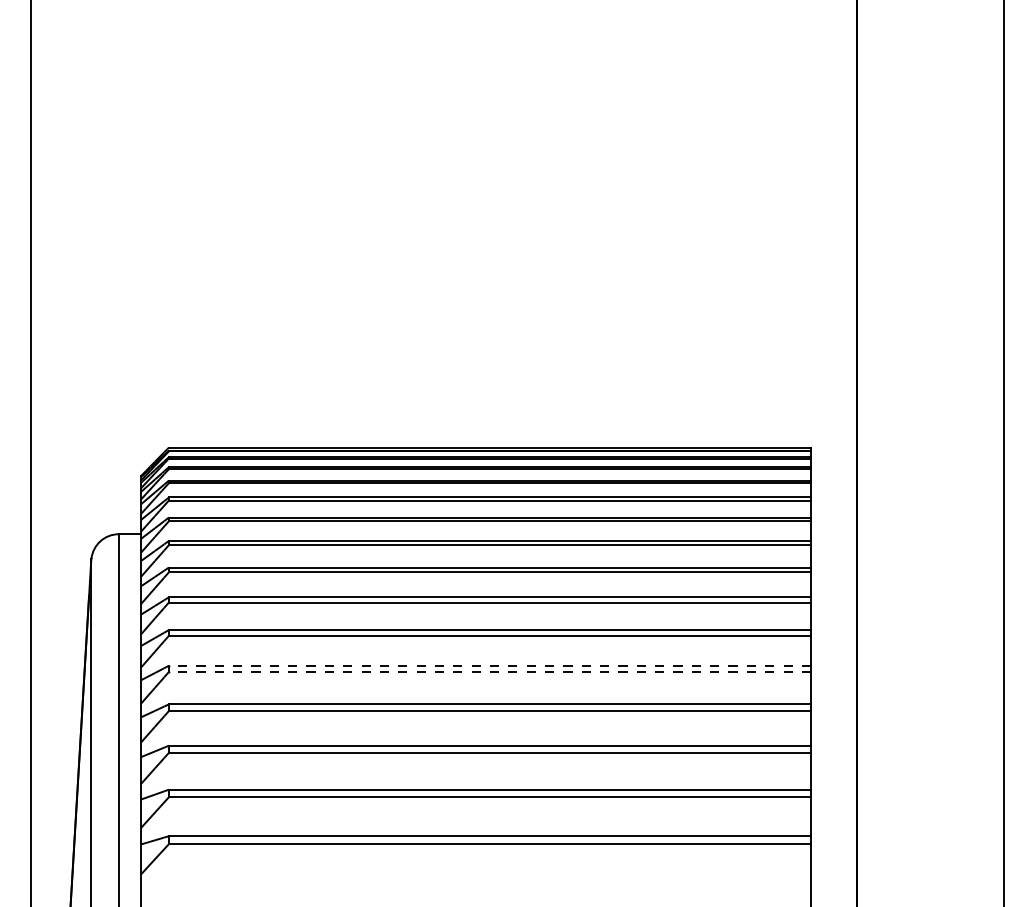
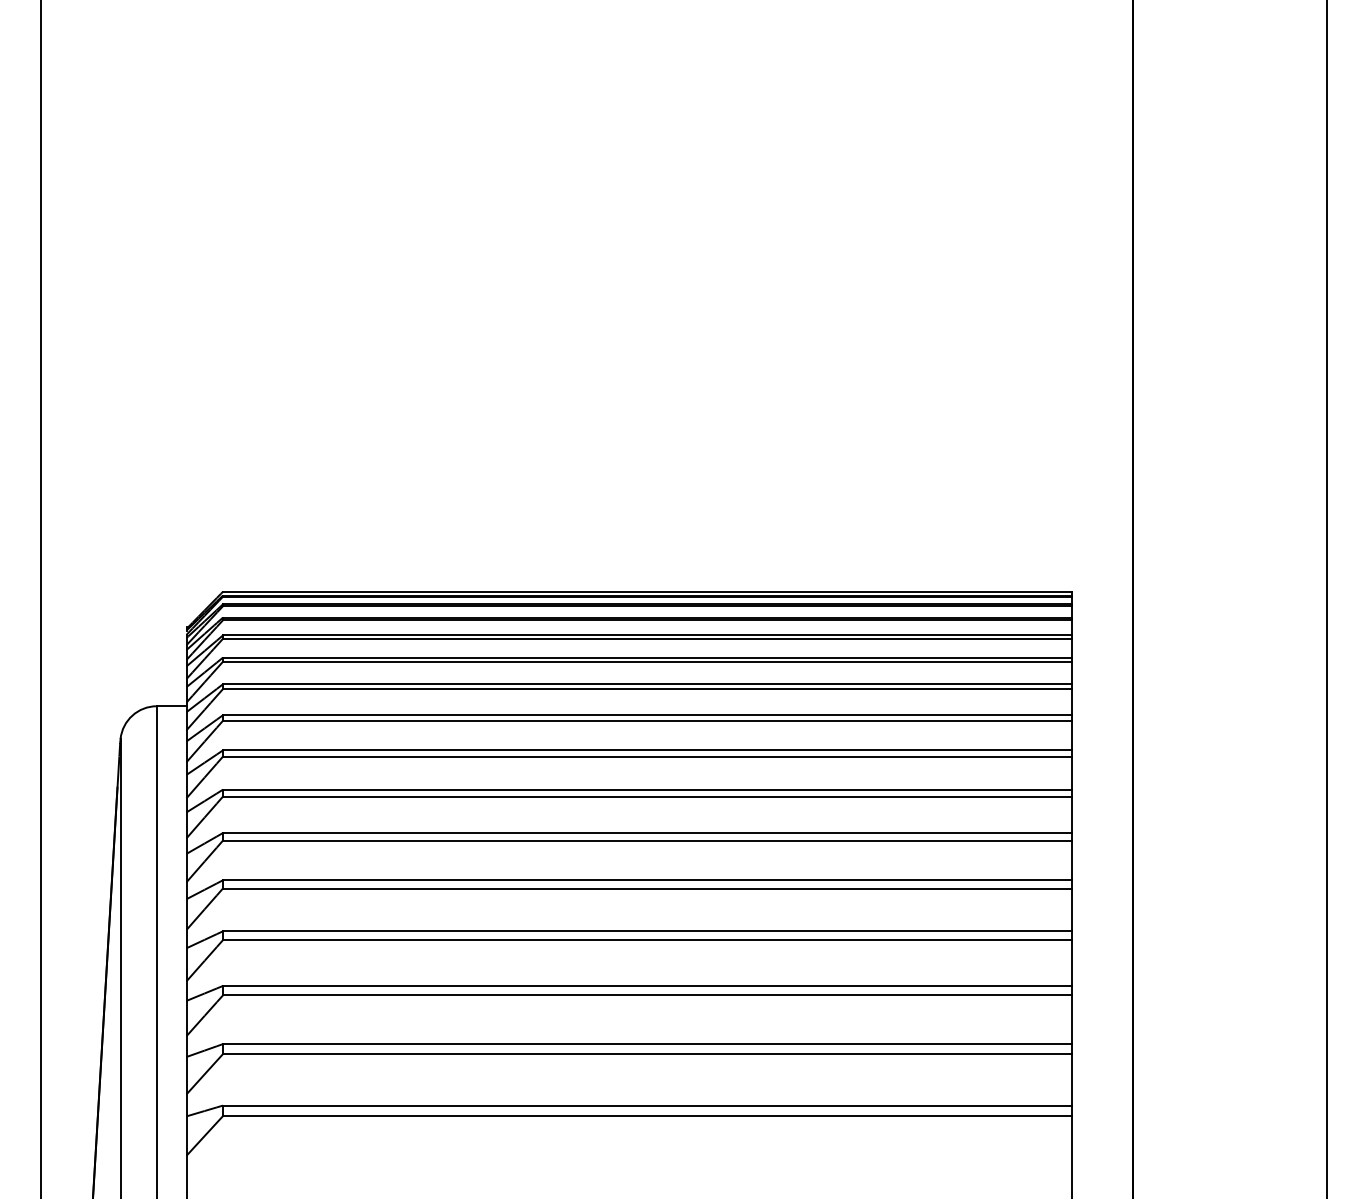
line: (489, 665) -> (647, 880), dashed -> solid
line: (489, 672) -> (647, 888), dashed -> solid

